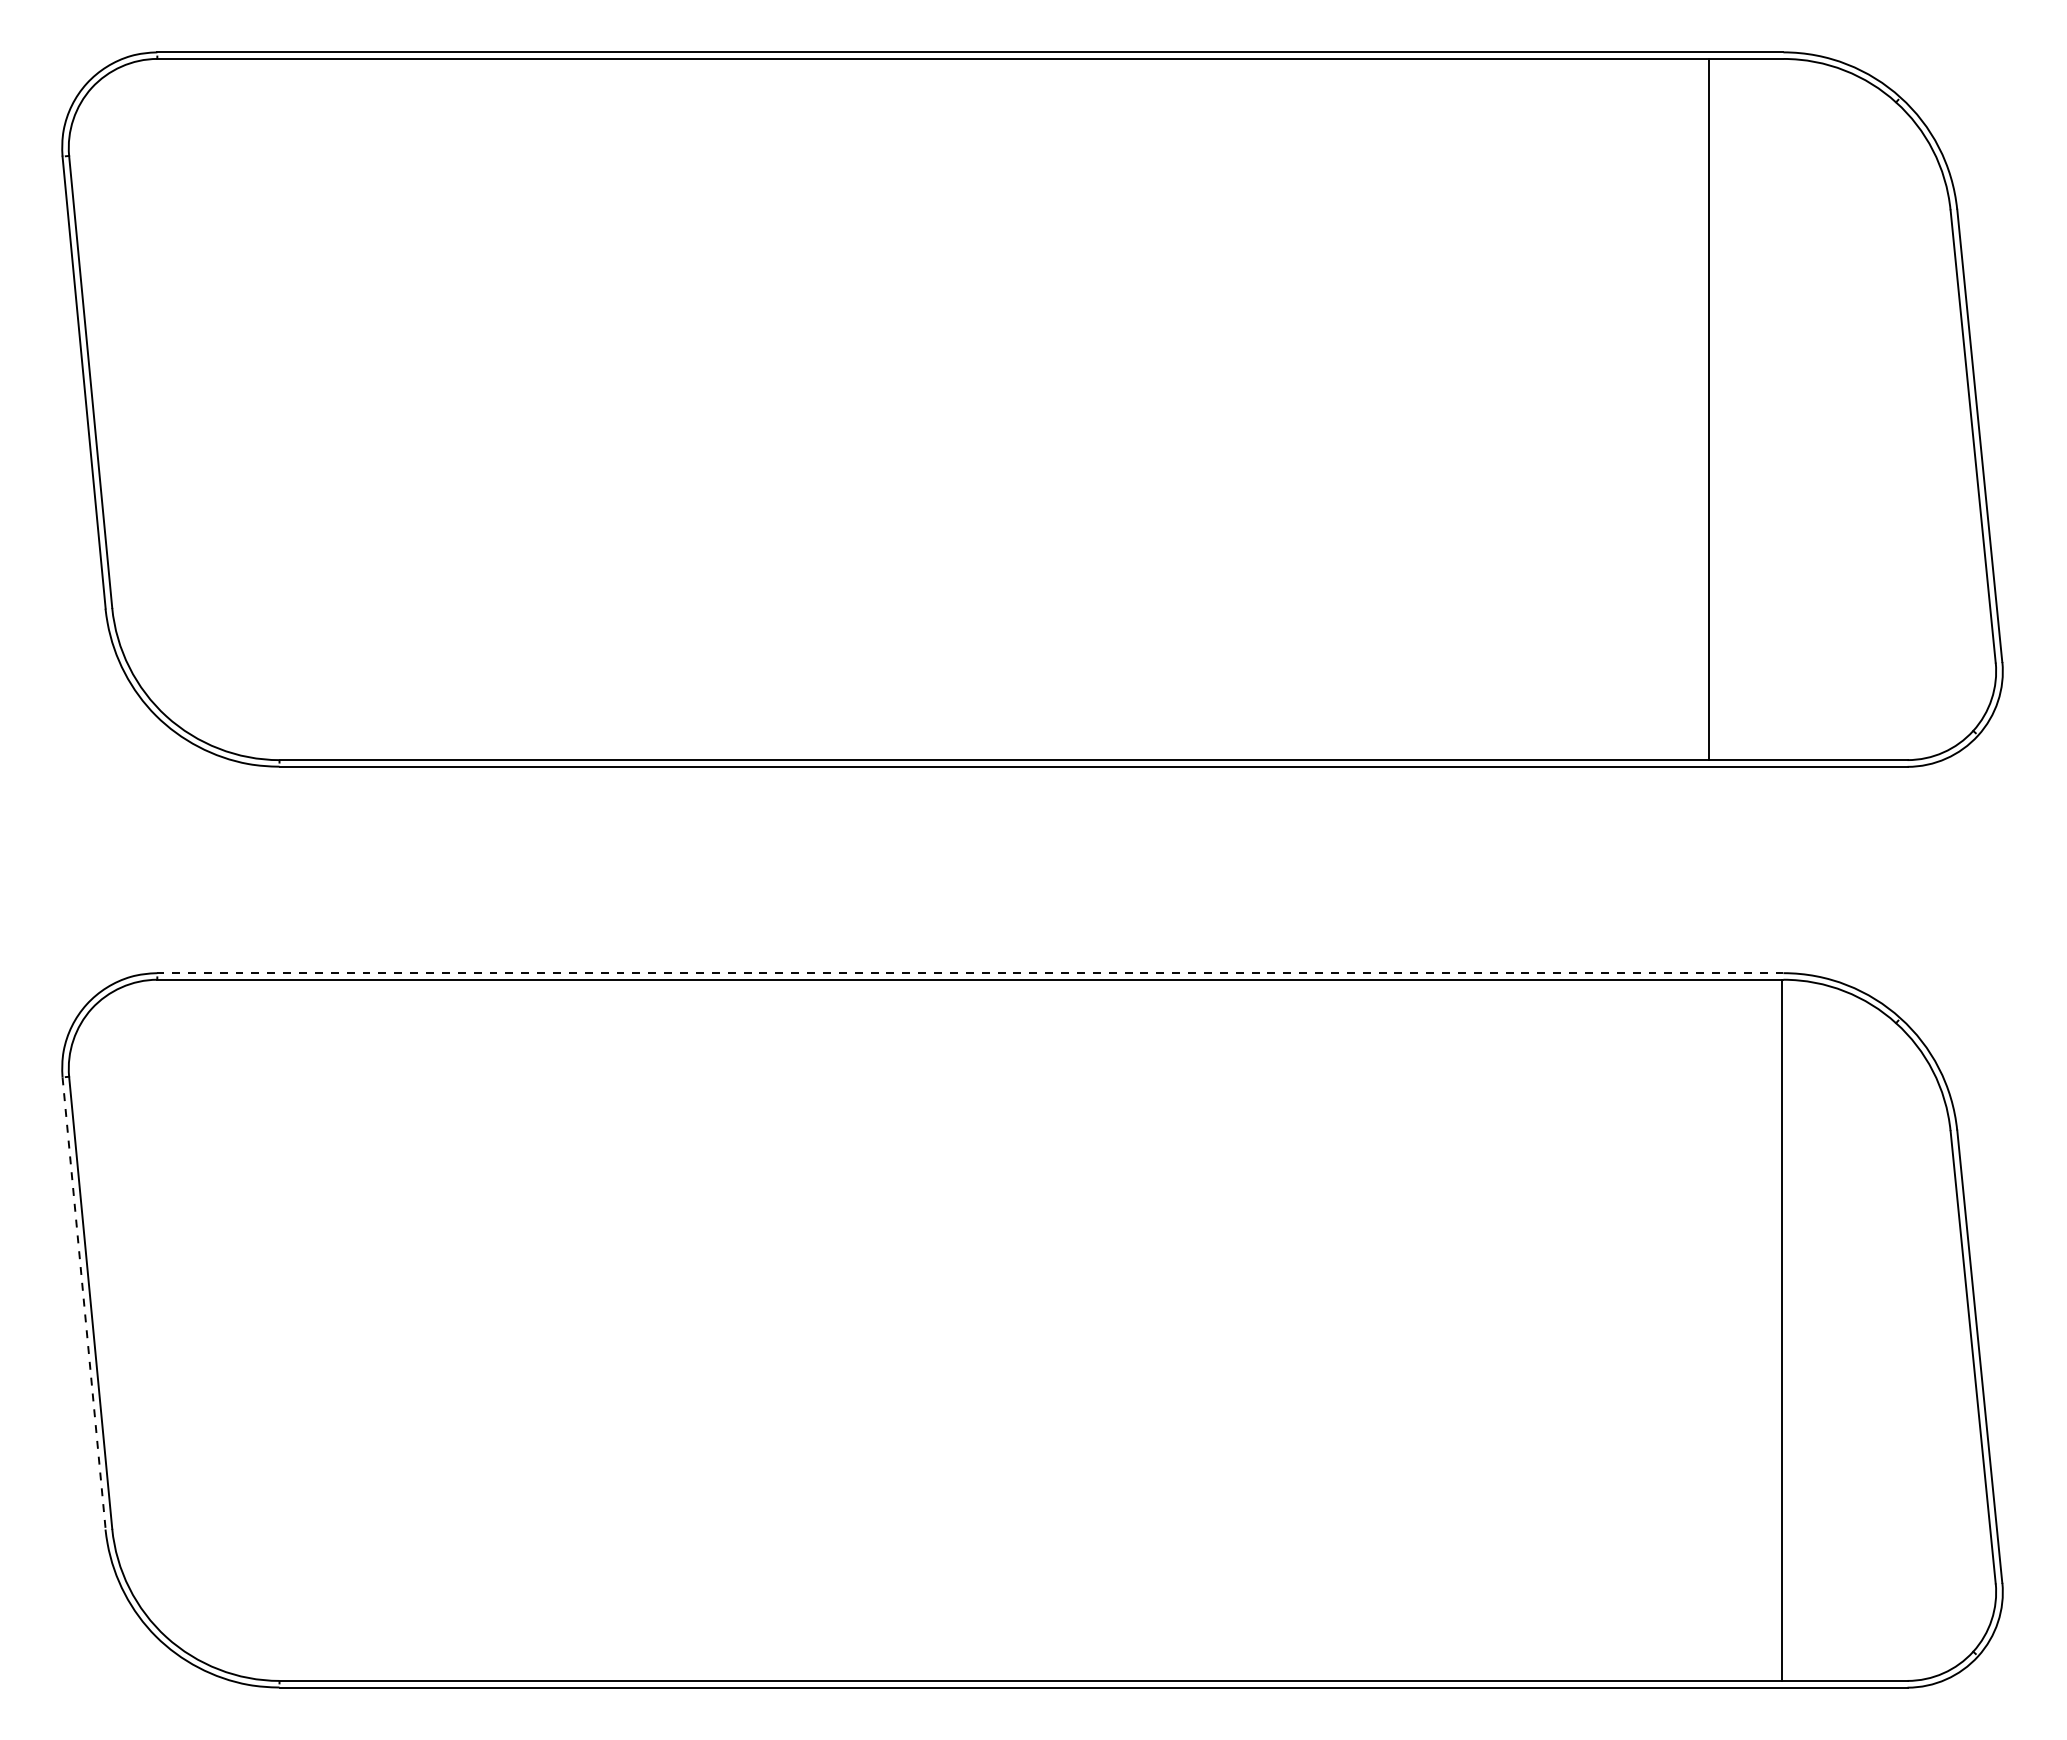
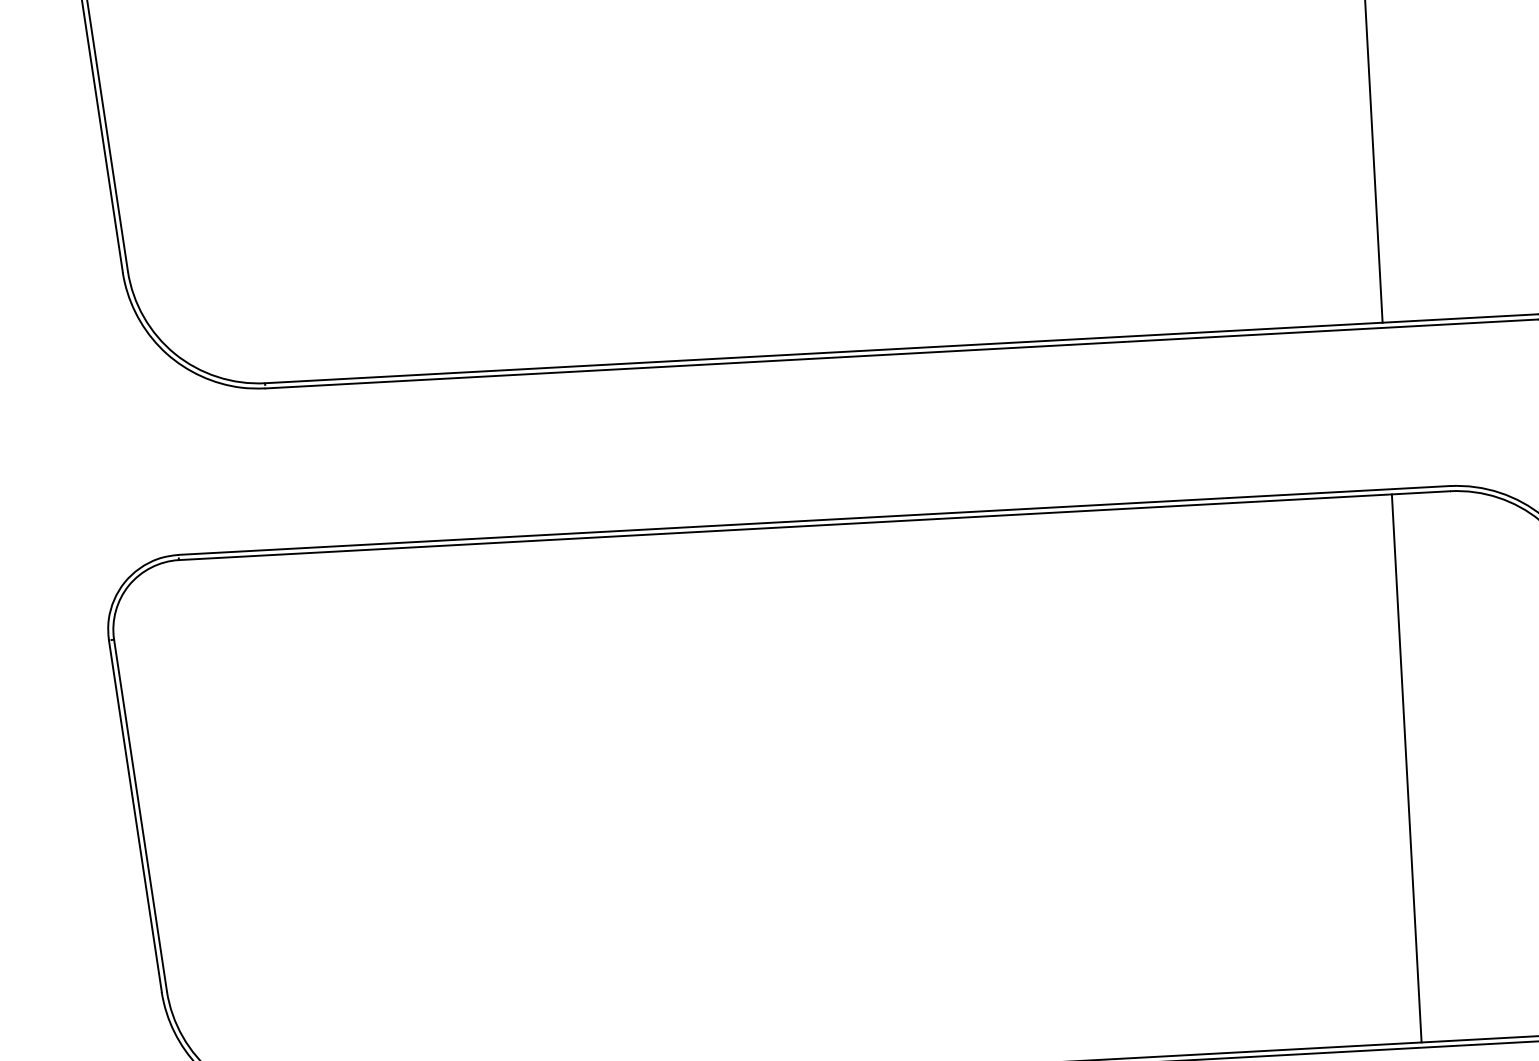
line: (969, 973) -> (813, 520), dashed -> solid
line: (84, 1303) -> (135, 816), dashed -> solid
line: (1782, 1329) -> (1406, 767), moved

